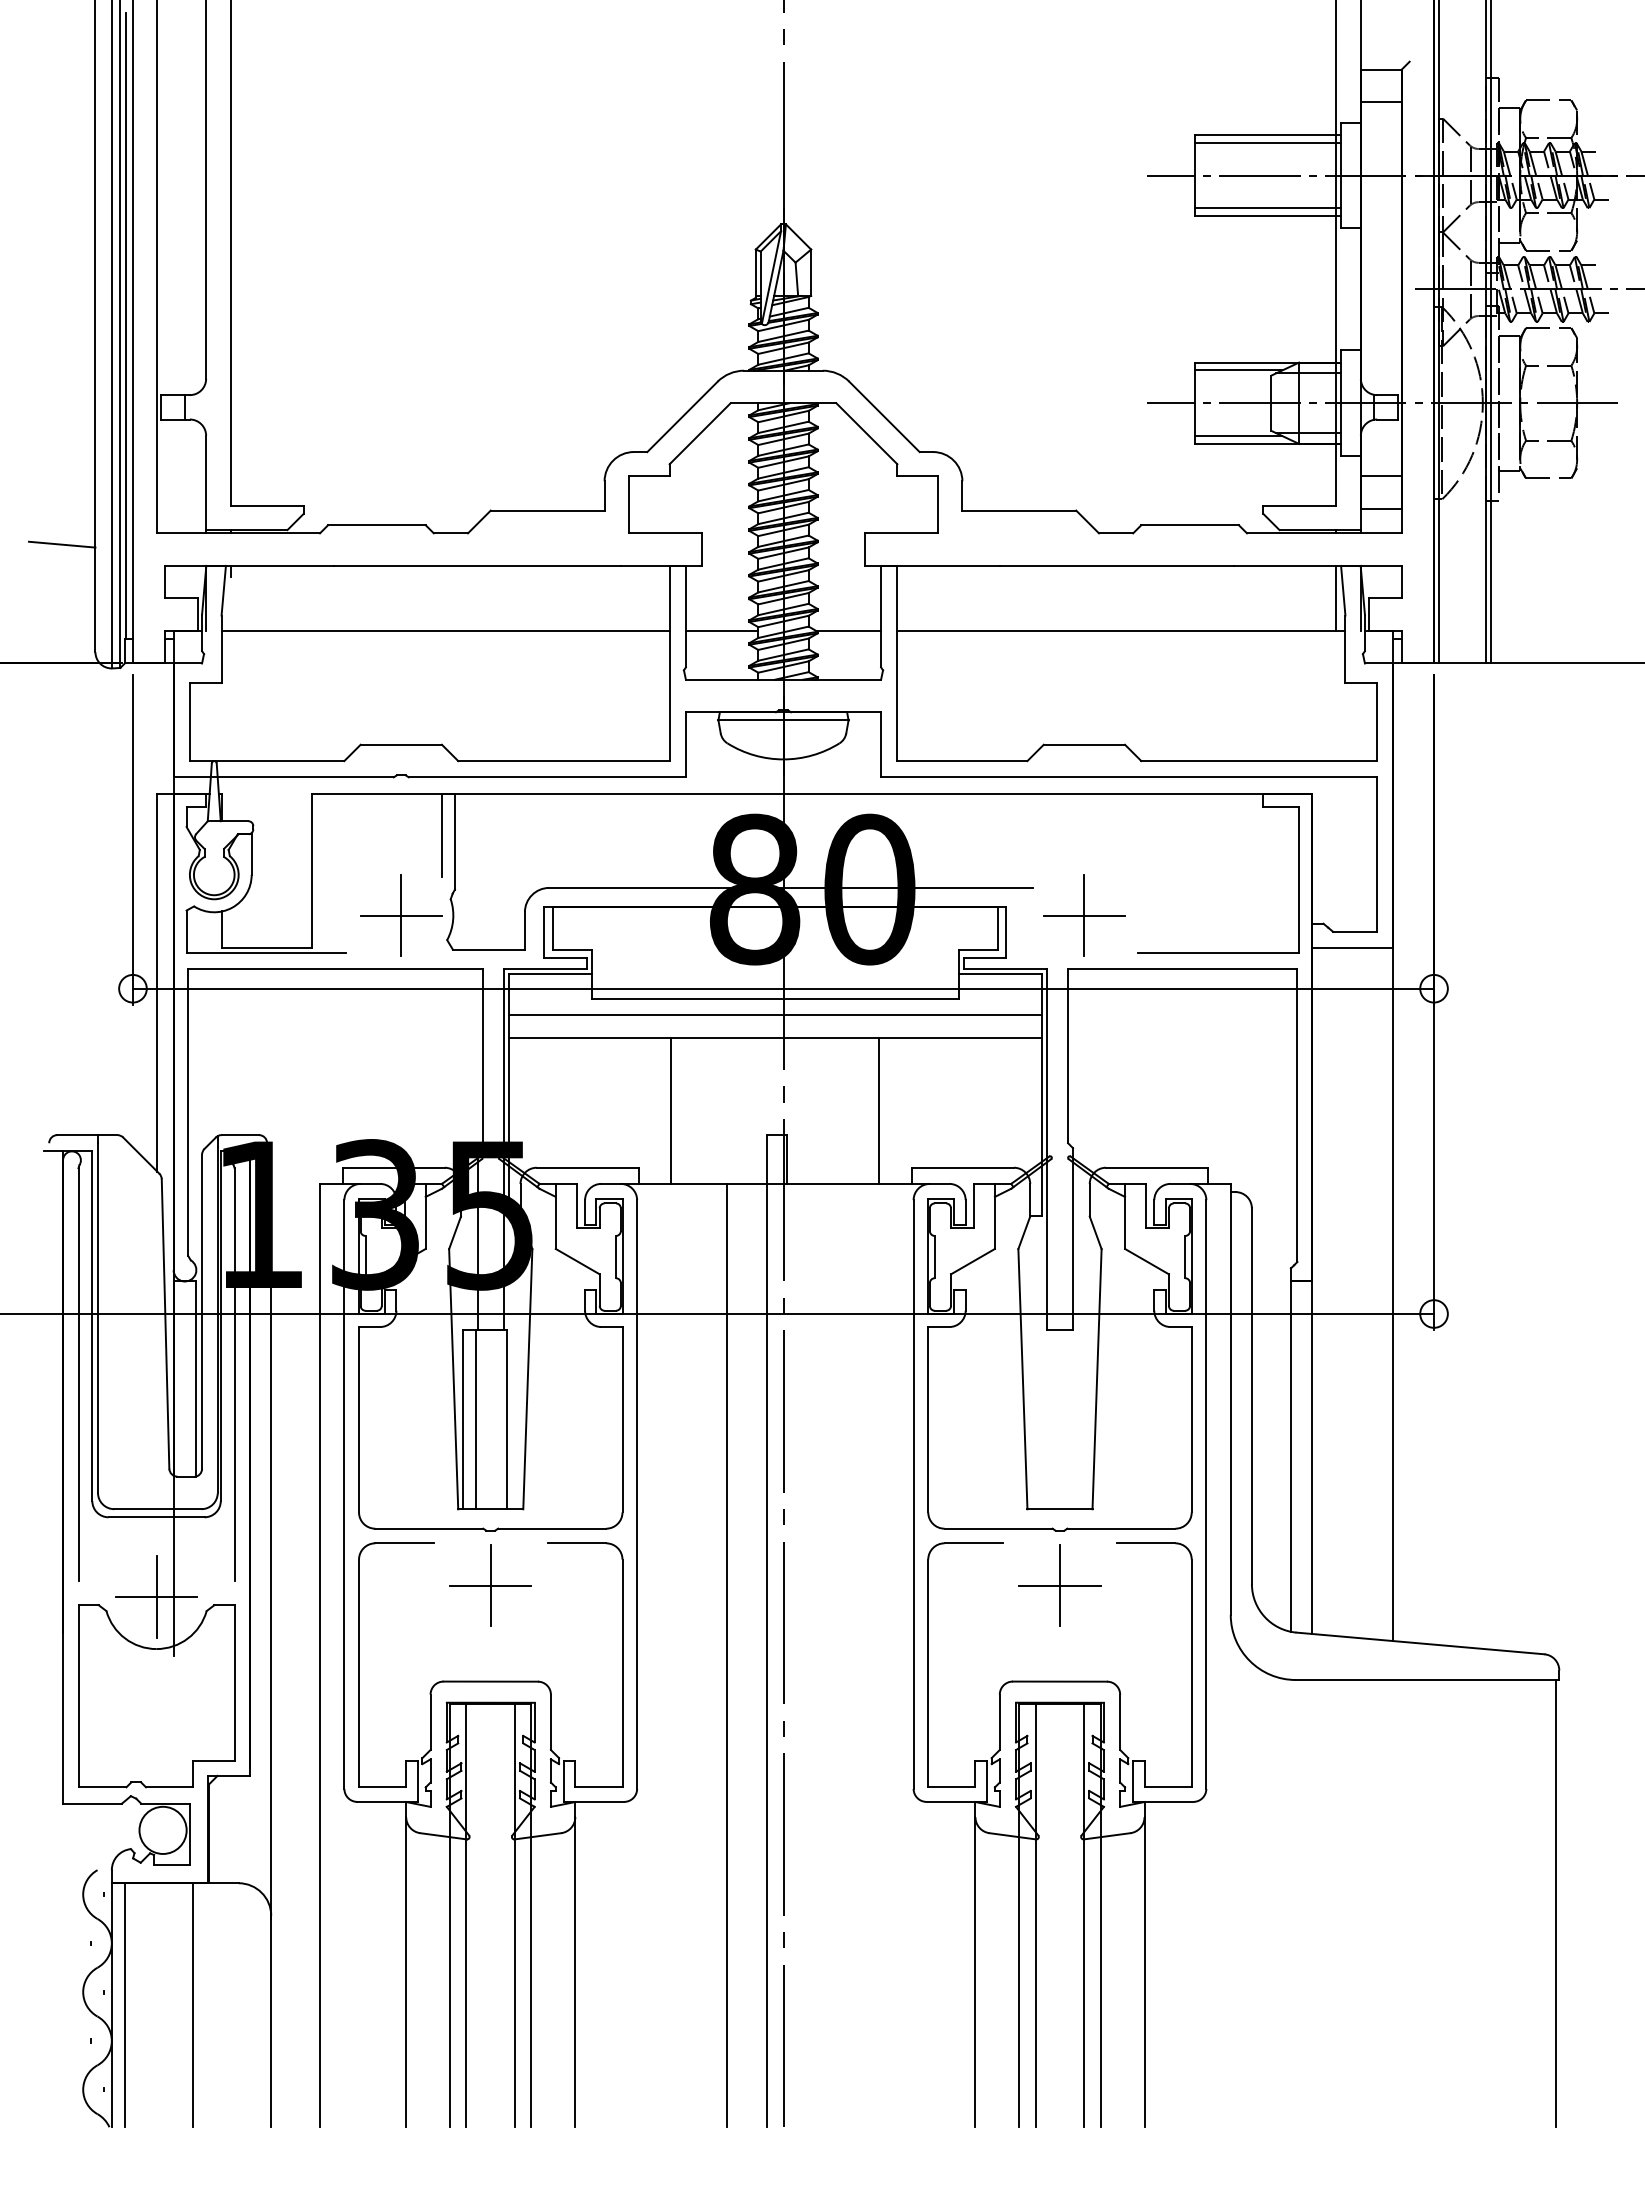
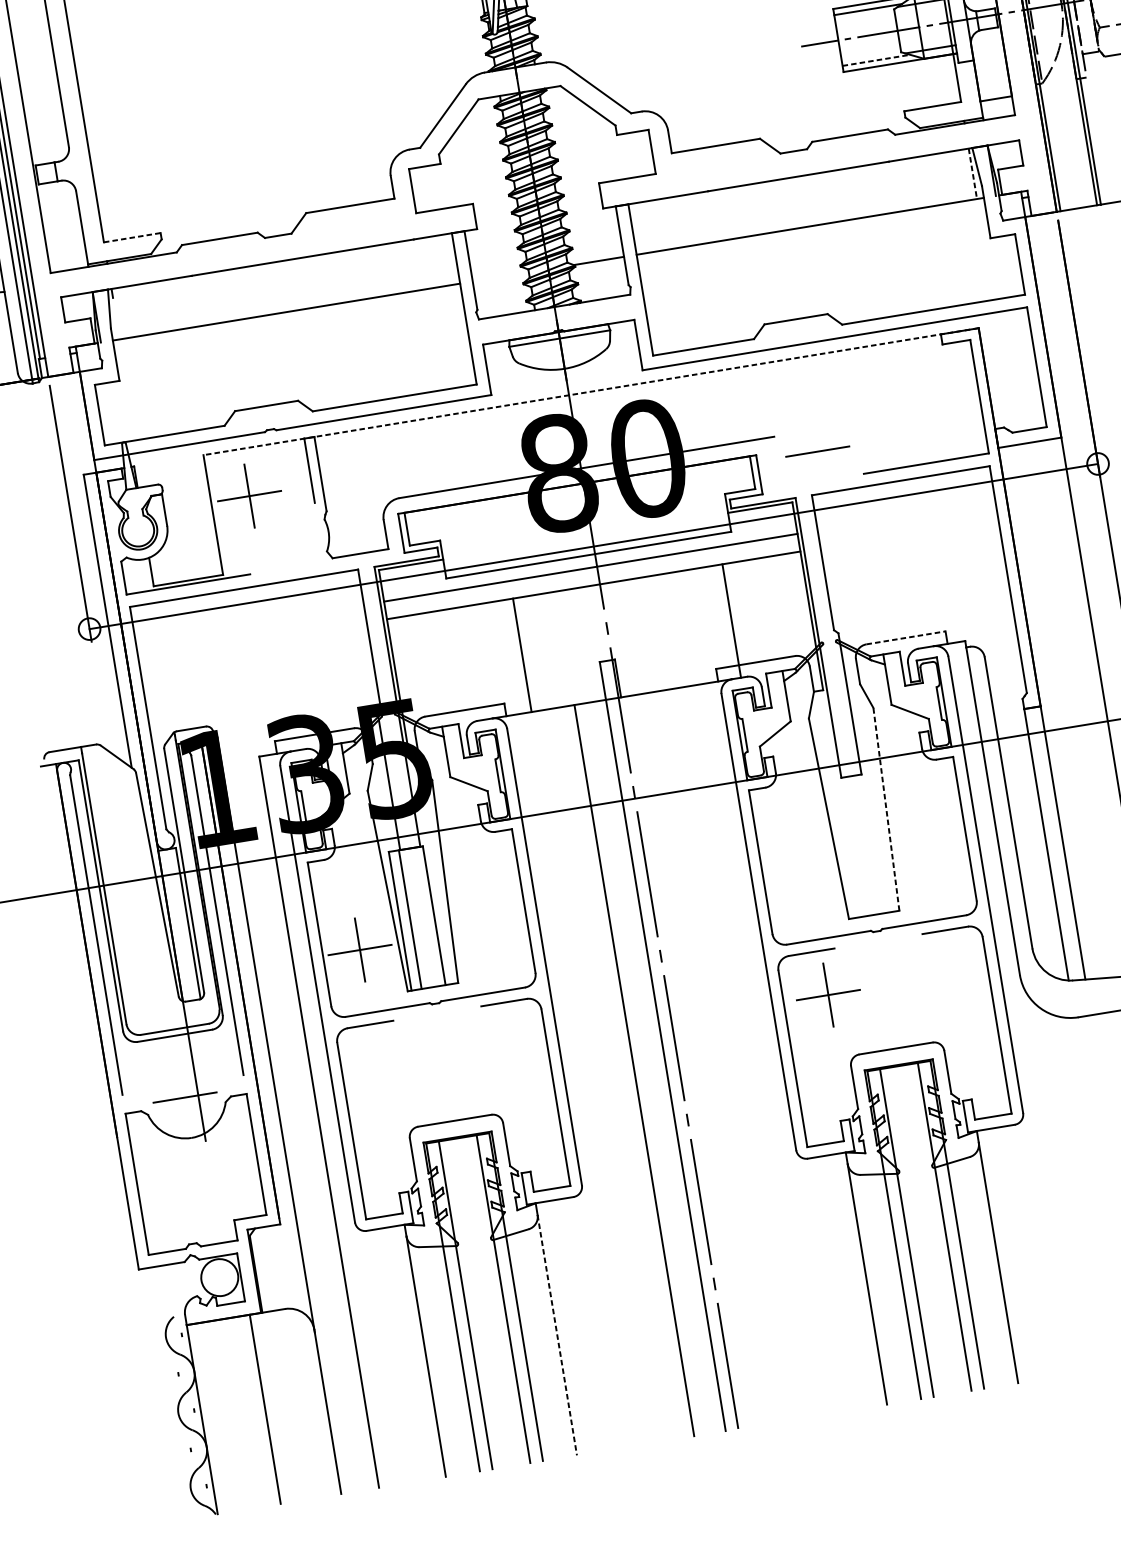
line: (1238, 436) -> (876, 60), solid -> dashed
line: (1380, 476) -> (991, 73), removed
line: (267, 505) -> (132, 237), solid -> dashed
line: (1336, 598) -> (972, 173), solid -> dashed
line: (721, 630) -> (500, 276), removed
line: (811, 793) -> (590, 391), solid -> dashed
part: (401, 915) -> (249, 496), moved
line: (1084, 915) -> (817, 451), removed
line: (879, 1110) -> (731, 620), moved
line: (1157, 1167) -> (906, 637), solid -> dashed
line: (1097, 1378) -> (886, 808), solid -> dashed
part: (490, 1585) -> (359, 949), moved
part: (1059, 1585) -> (828, 995), moved
line: (156, 1596) -> (184, 1097), removed
line: (575, 1972) -> (557, 1335), solid -> dashed
line: (124, 2005) -> (212, 1418), removed

